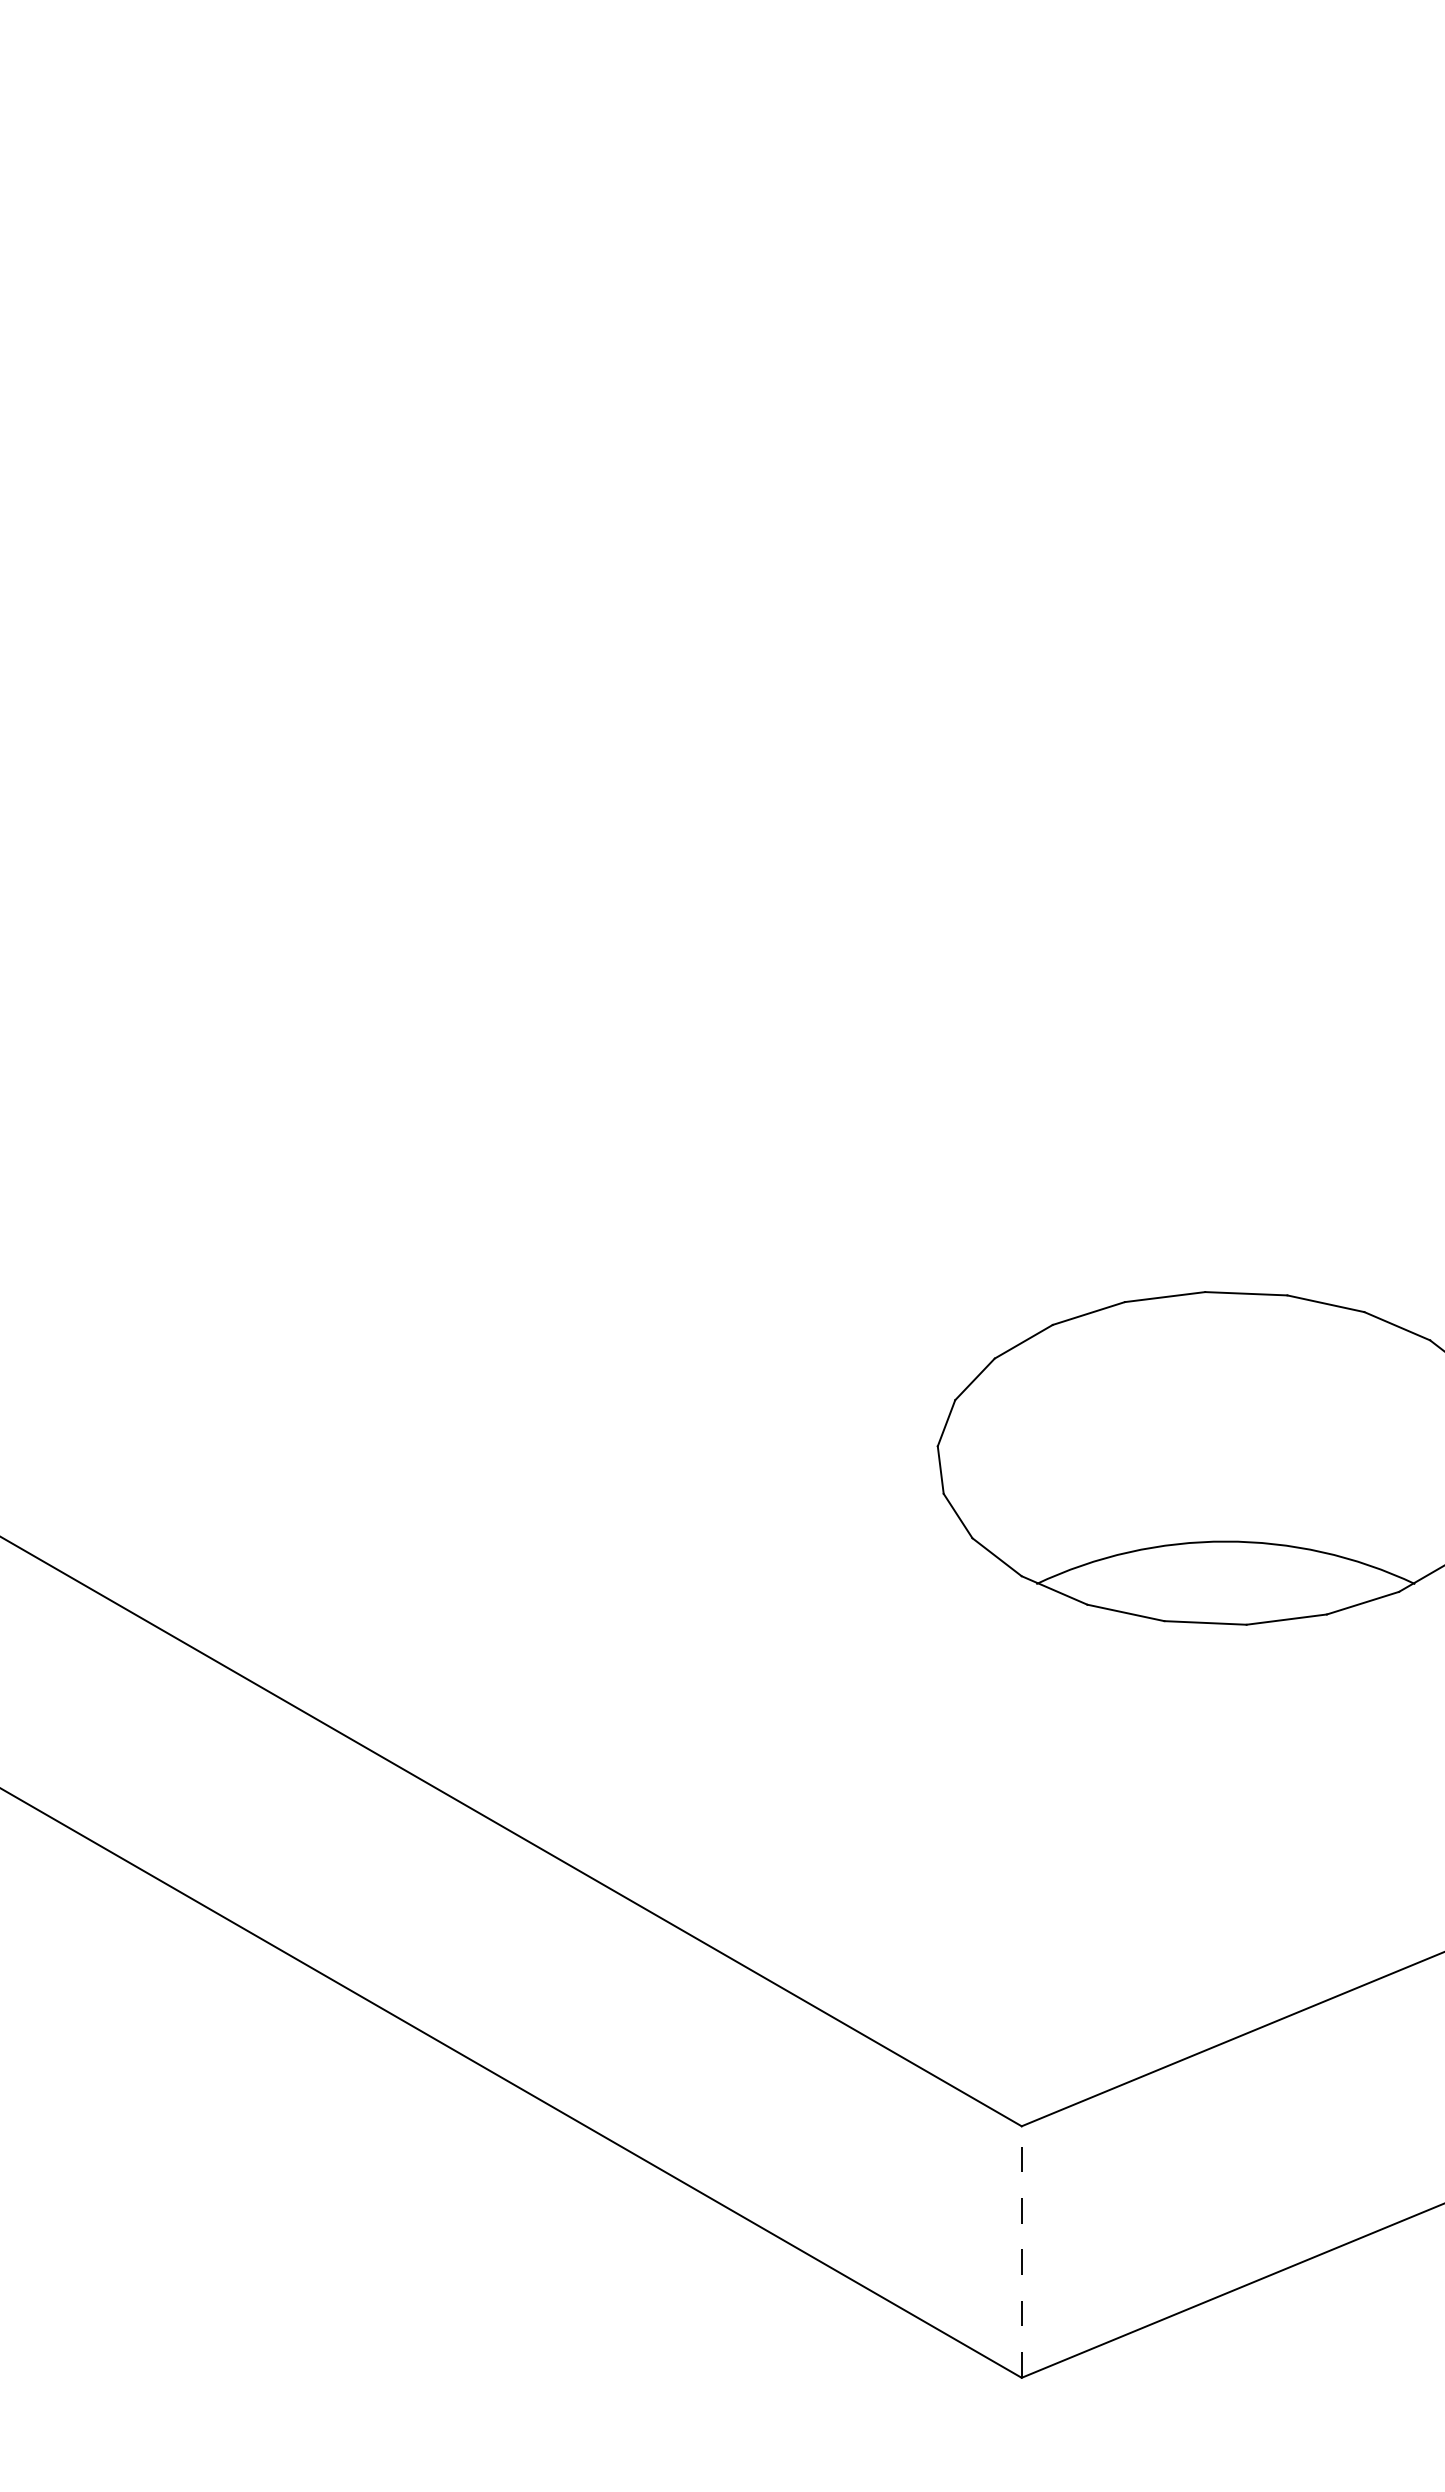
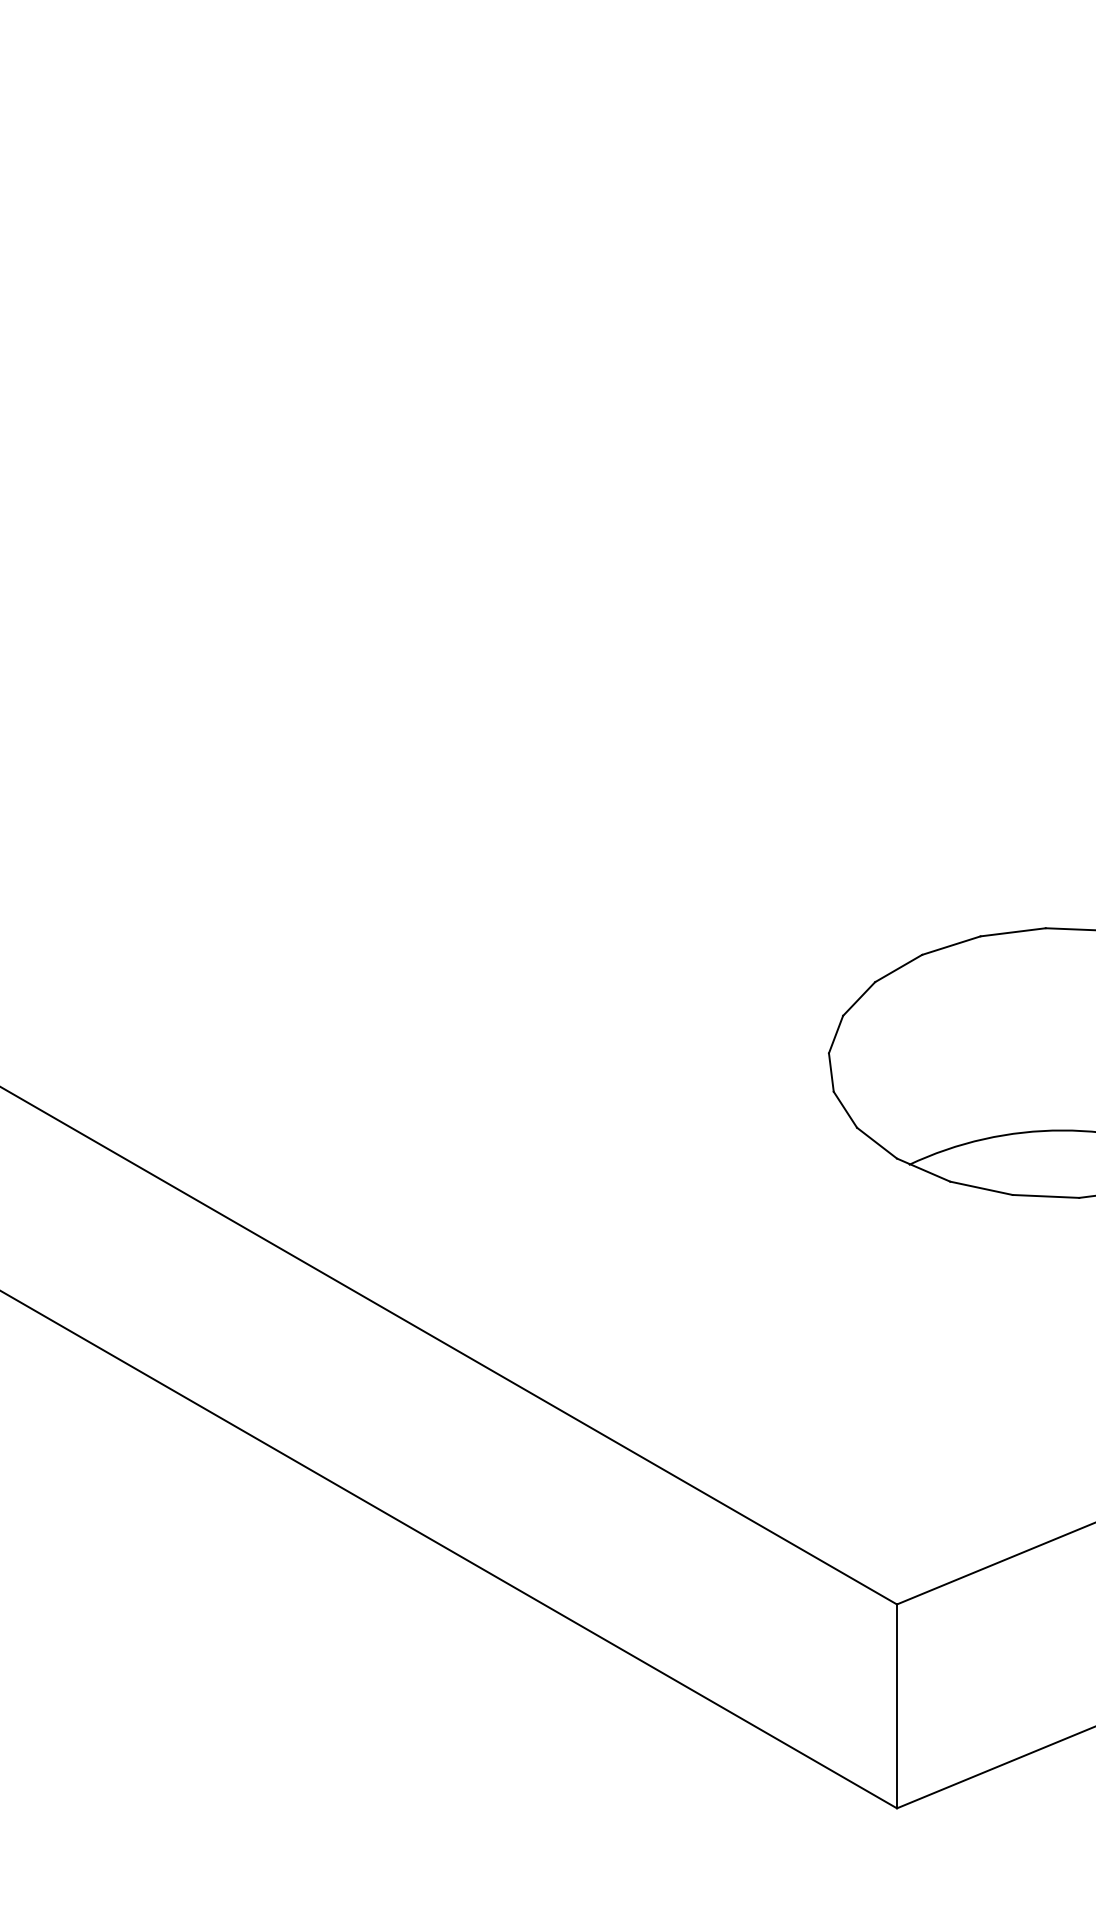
line: (1021, 2252) -> (896, 1706), dashed -> solid

